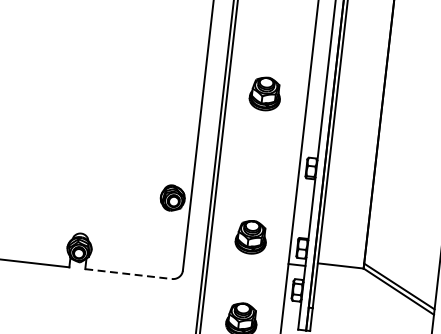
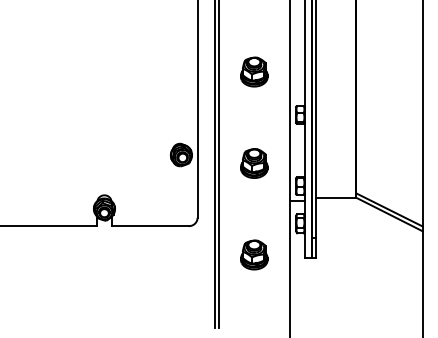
part: (265, 93) -> (254, 71), moved
part: (251, 237) -> (254, 163), moved
line: (128, 274) -> (150, 226), dashed -> solid

